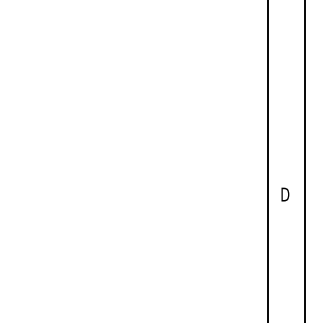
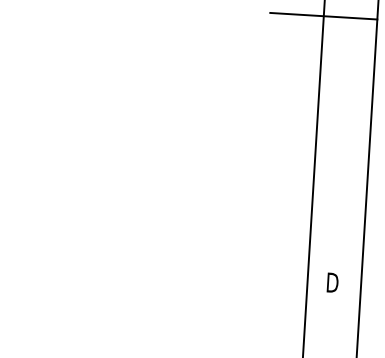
line: (267, 9) -> (323, 16), added

